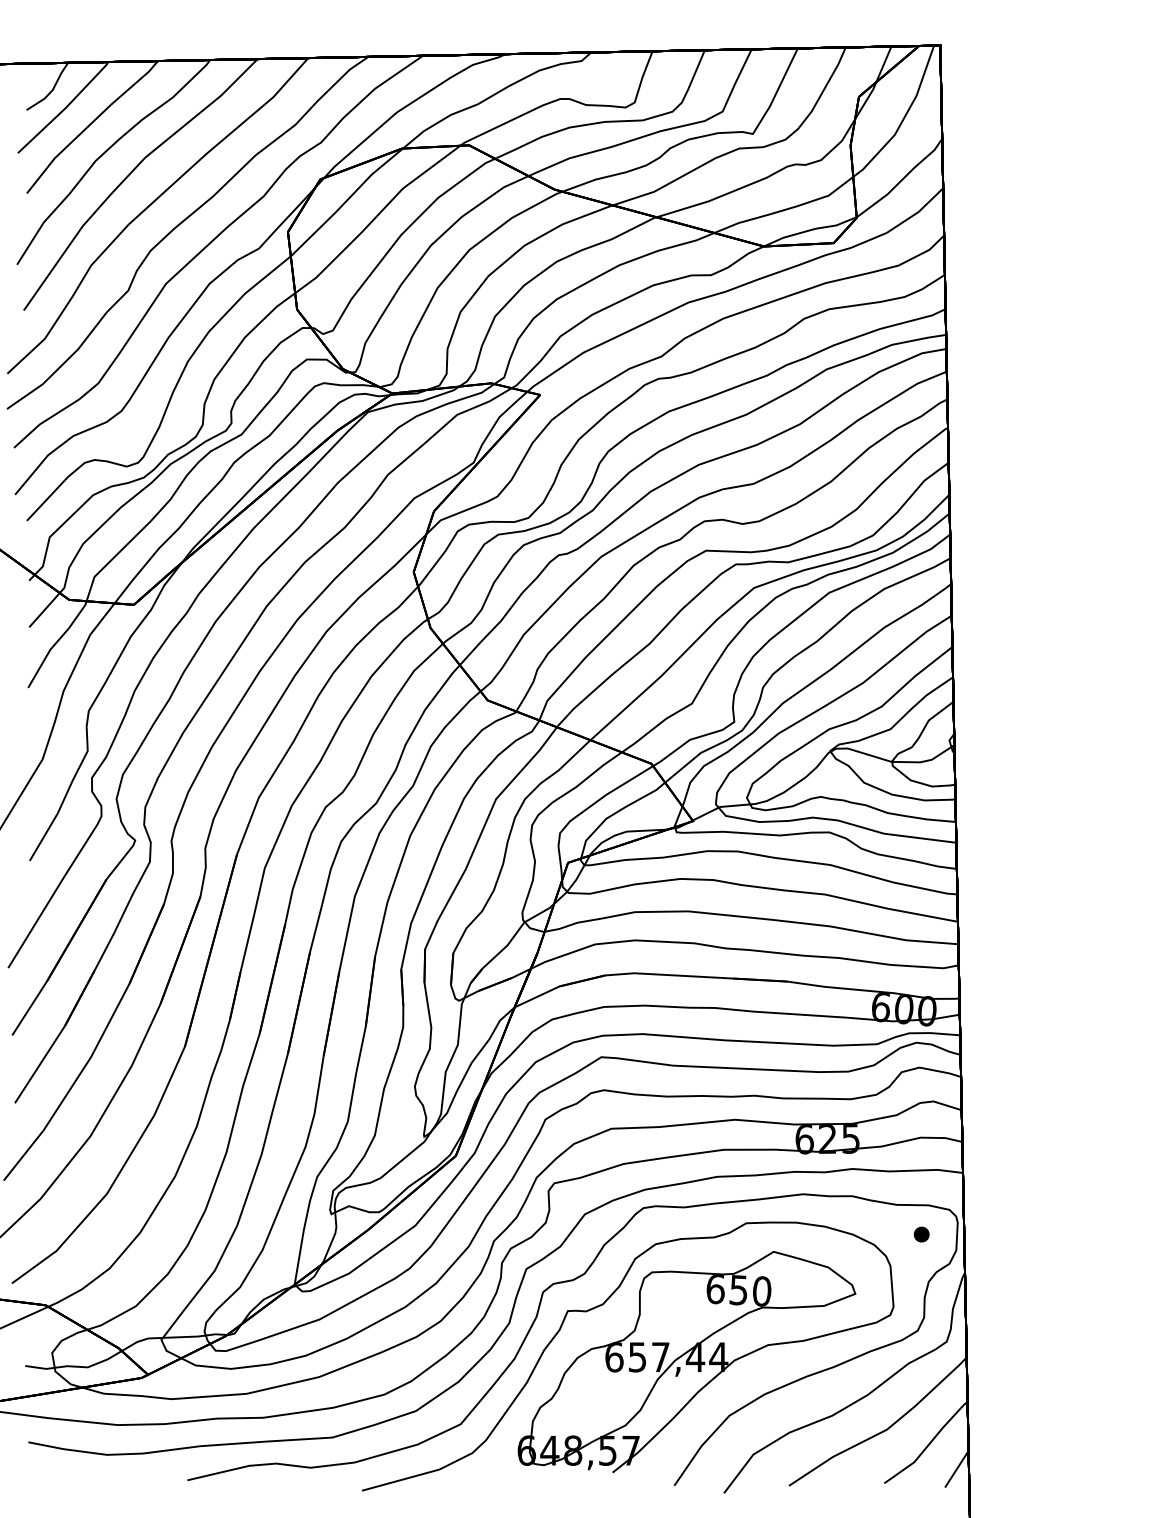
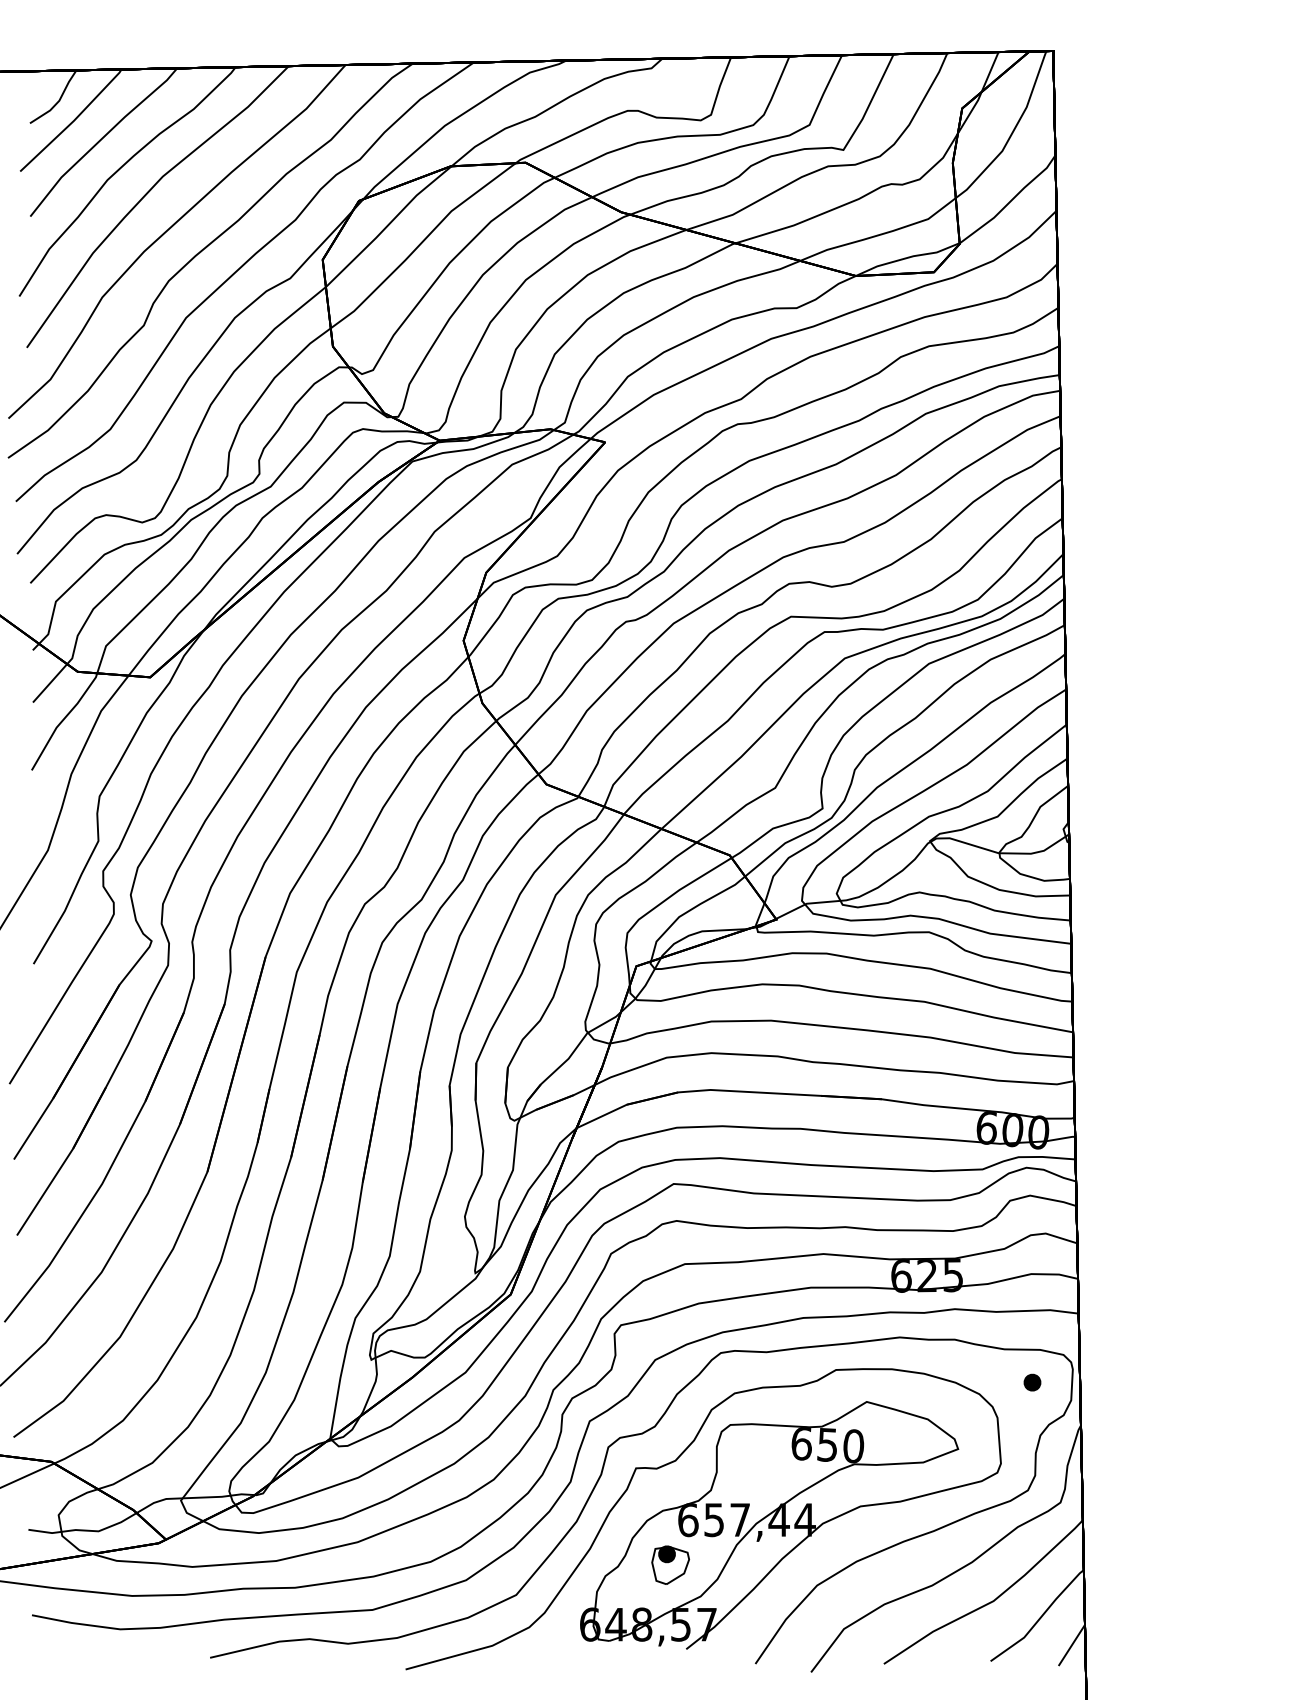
part: (598, 1396) -> (670, 1564), added

